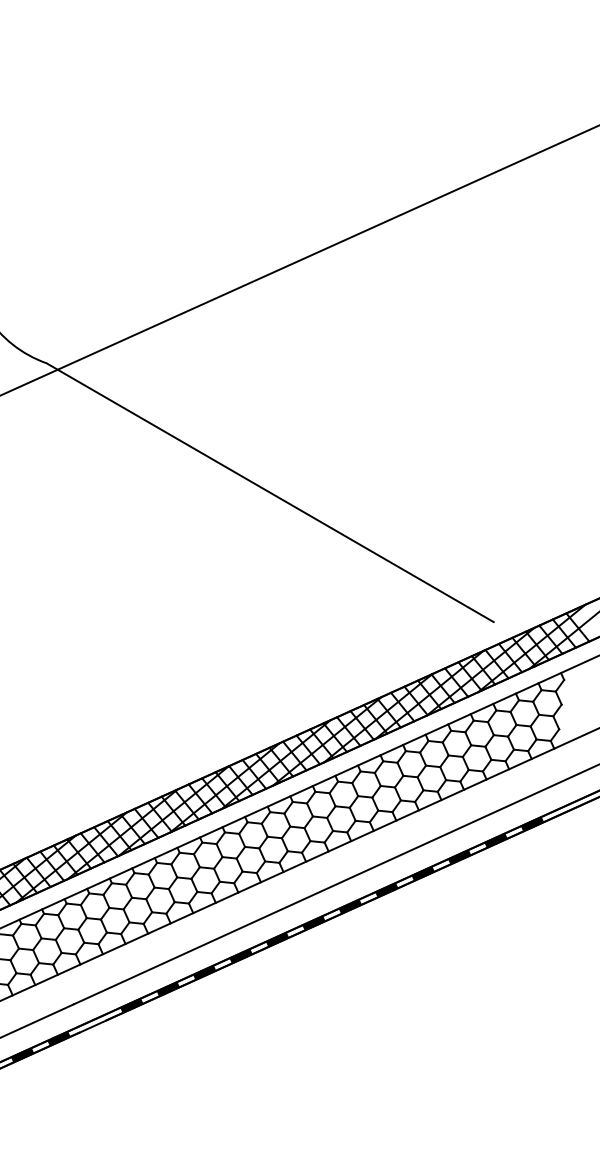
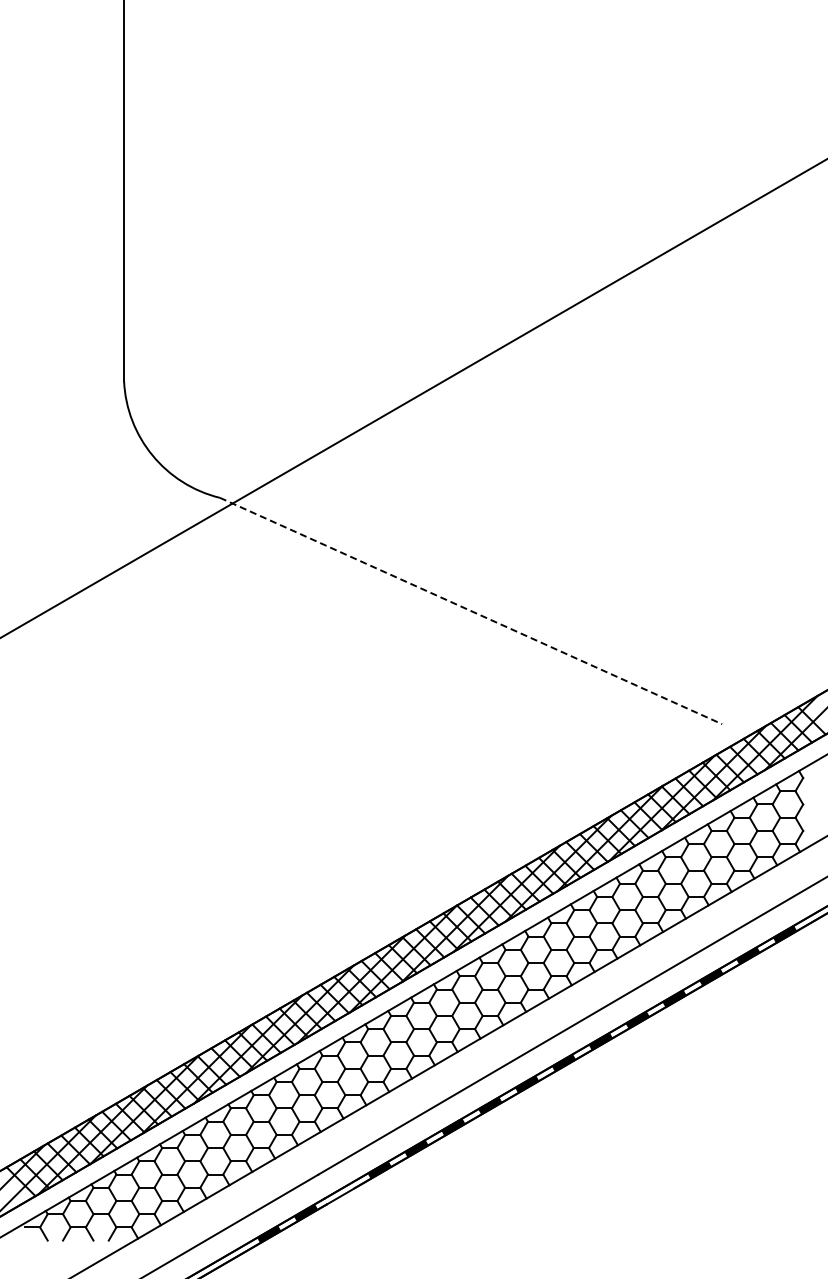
line: (270, 493) -> (471, 611), solid -> dashed

